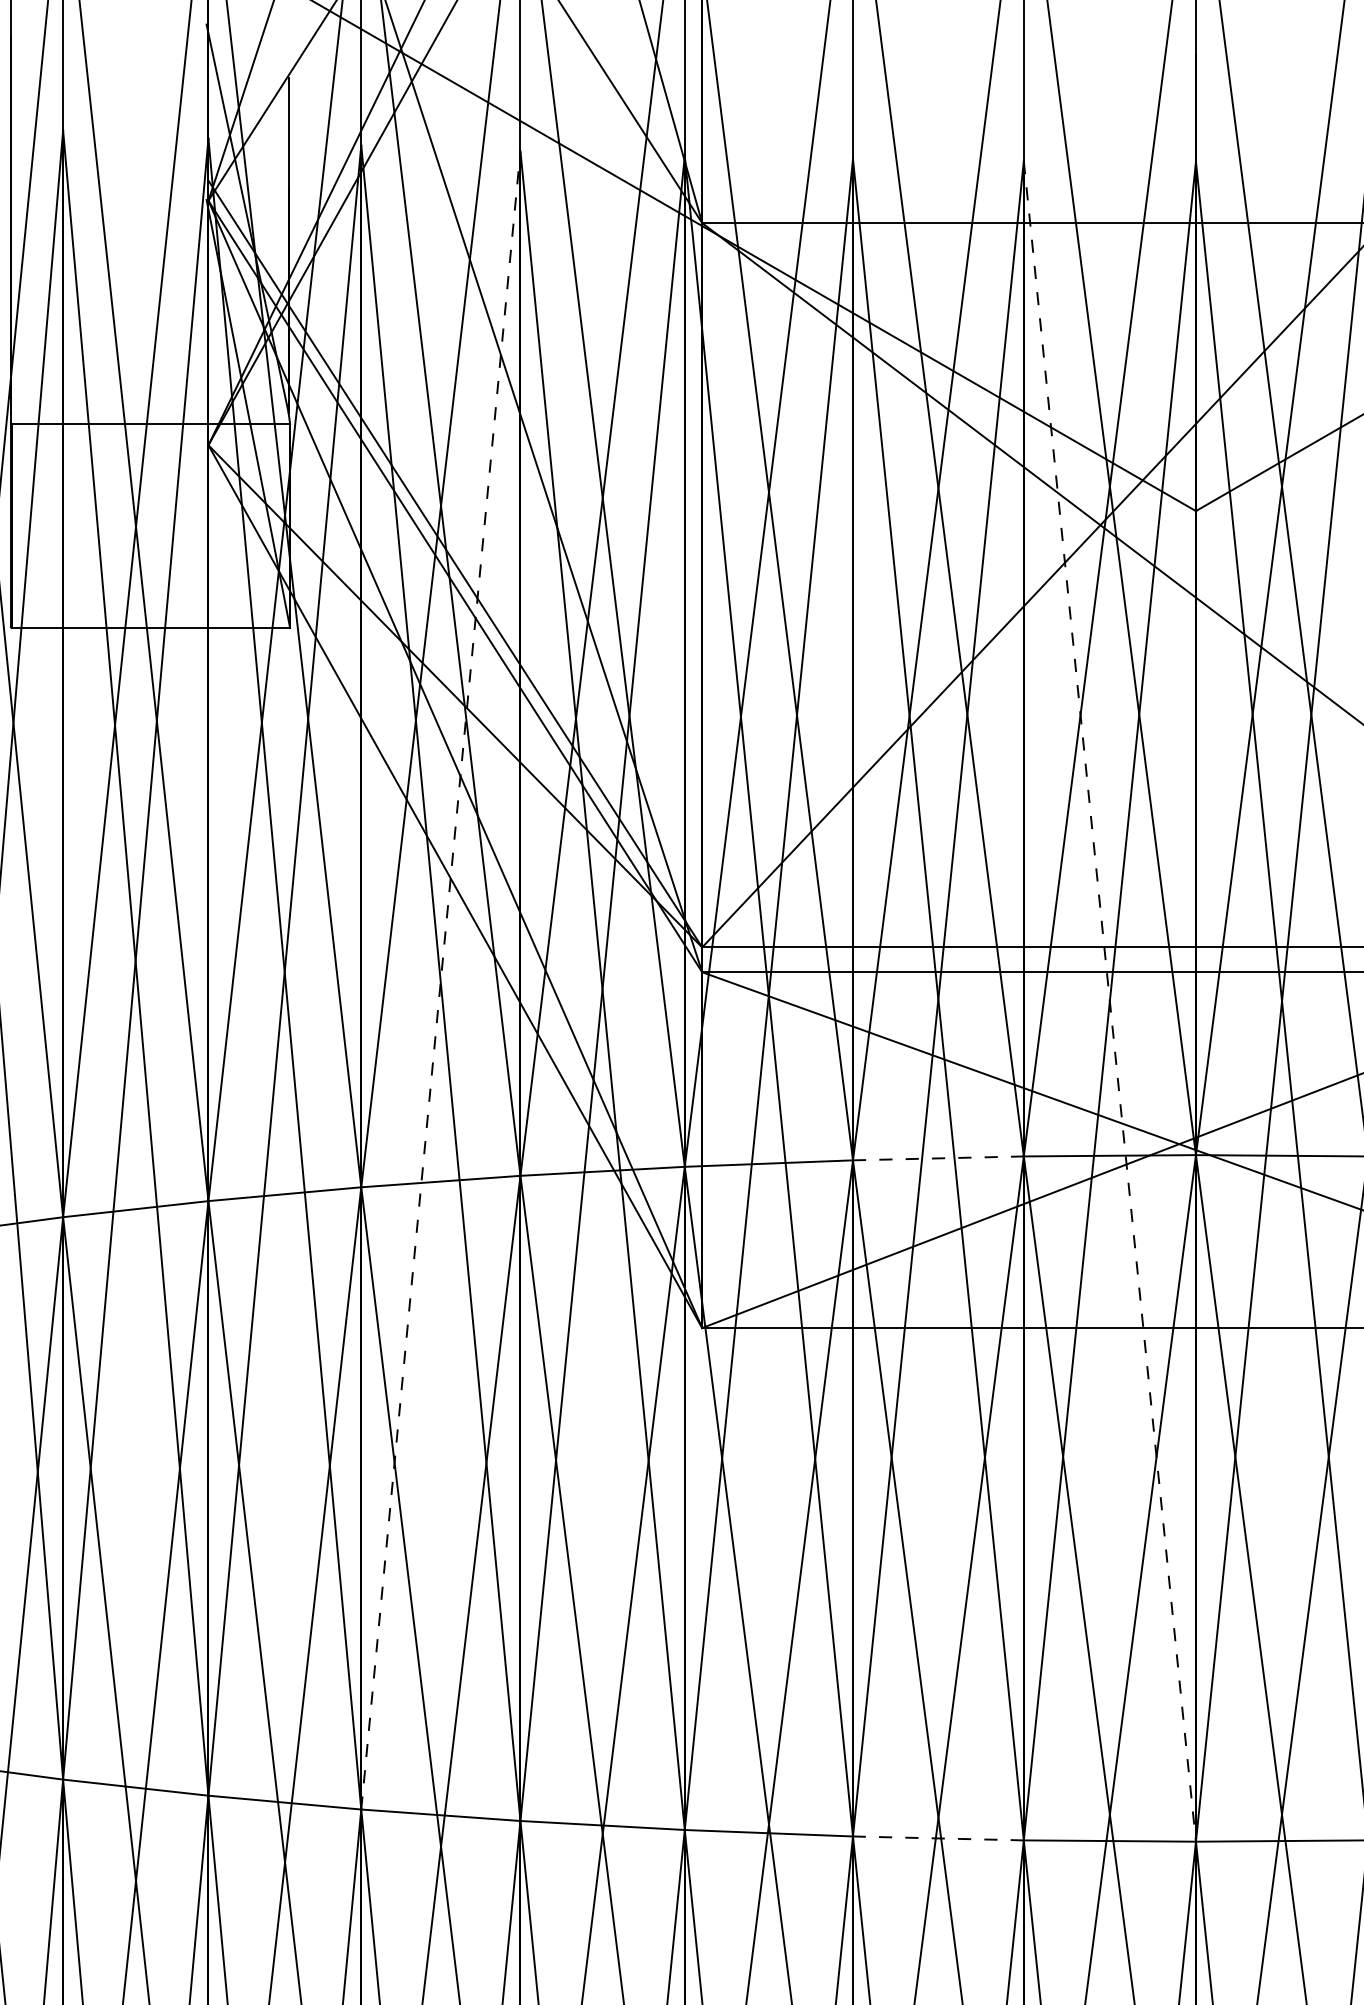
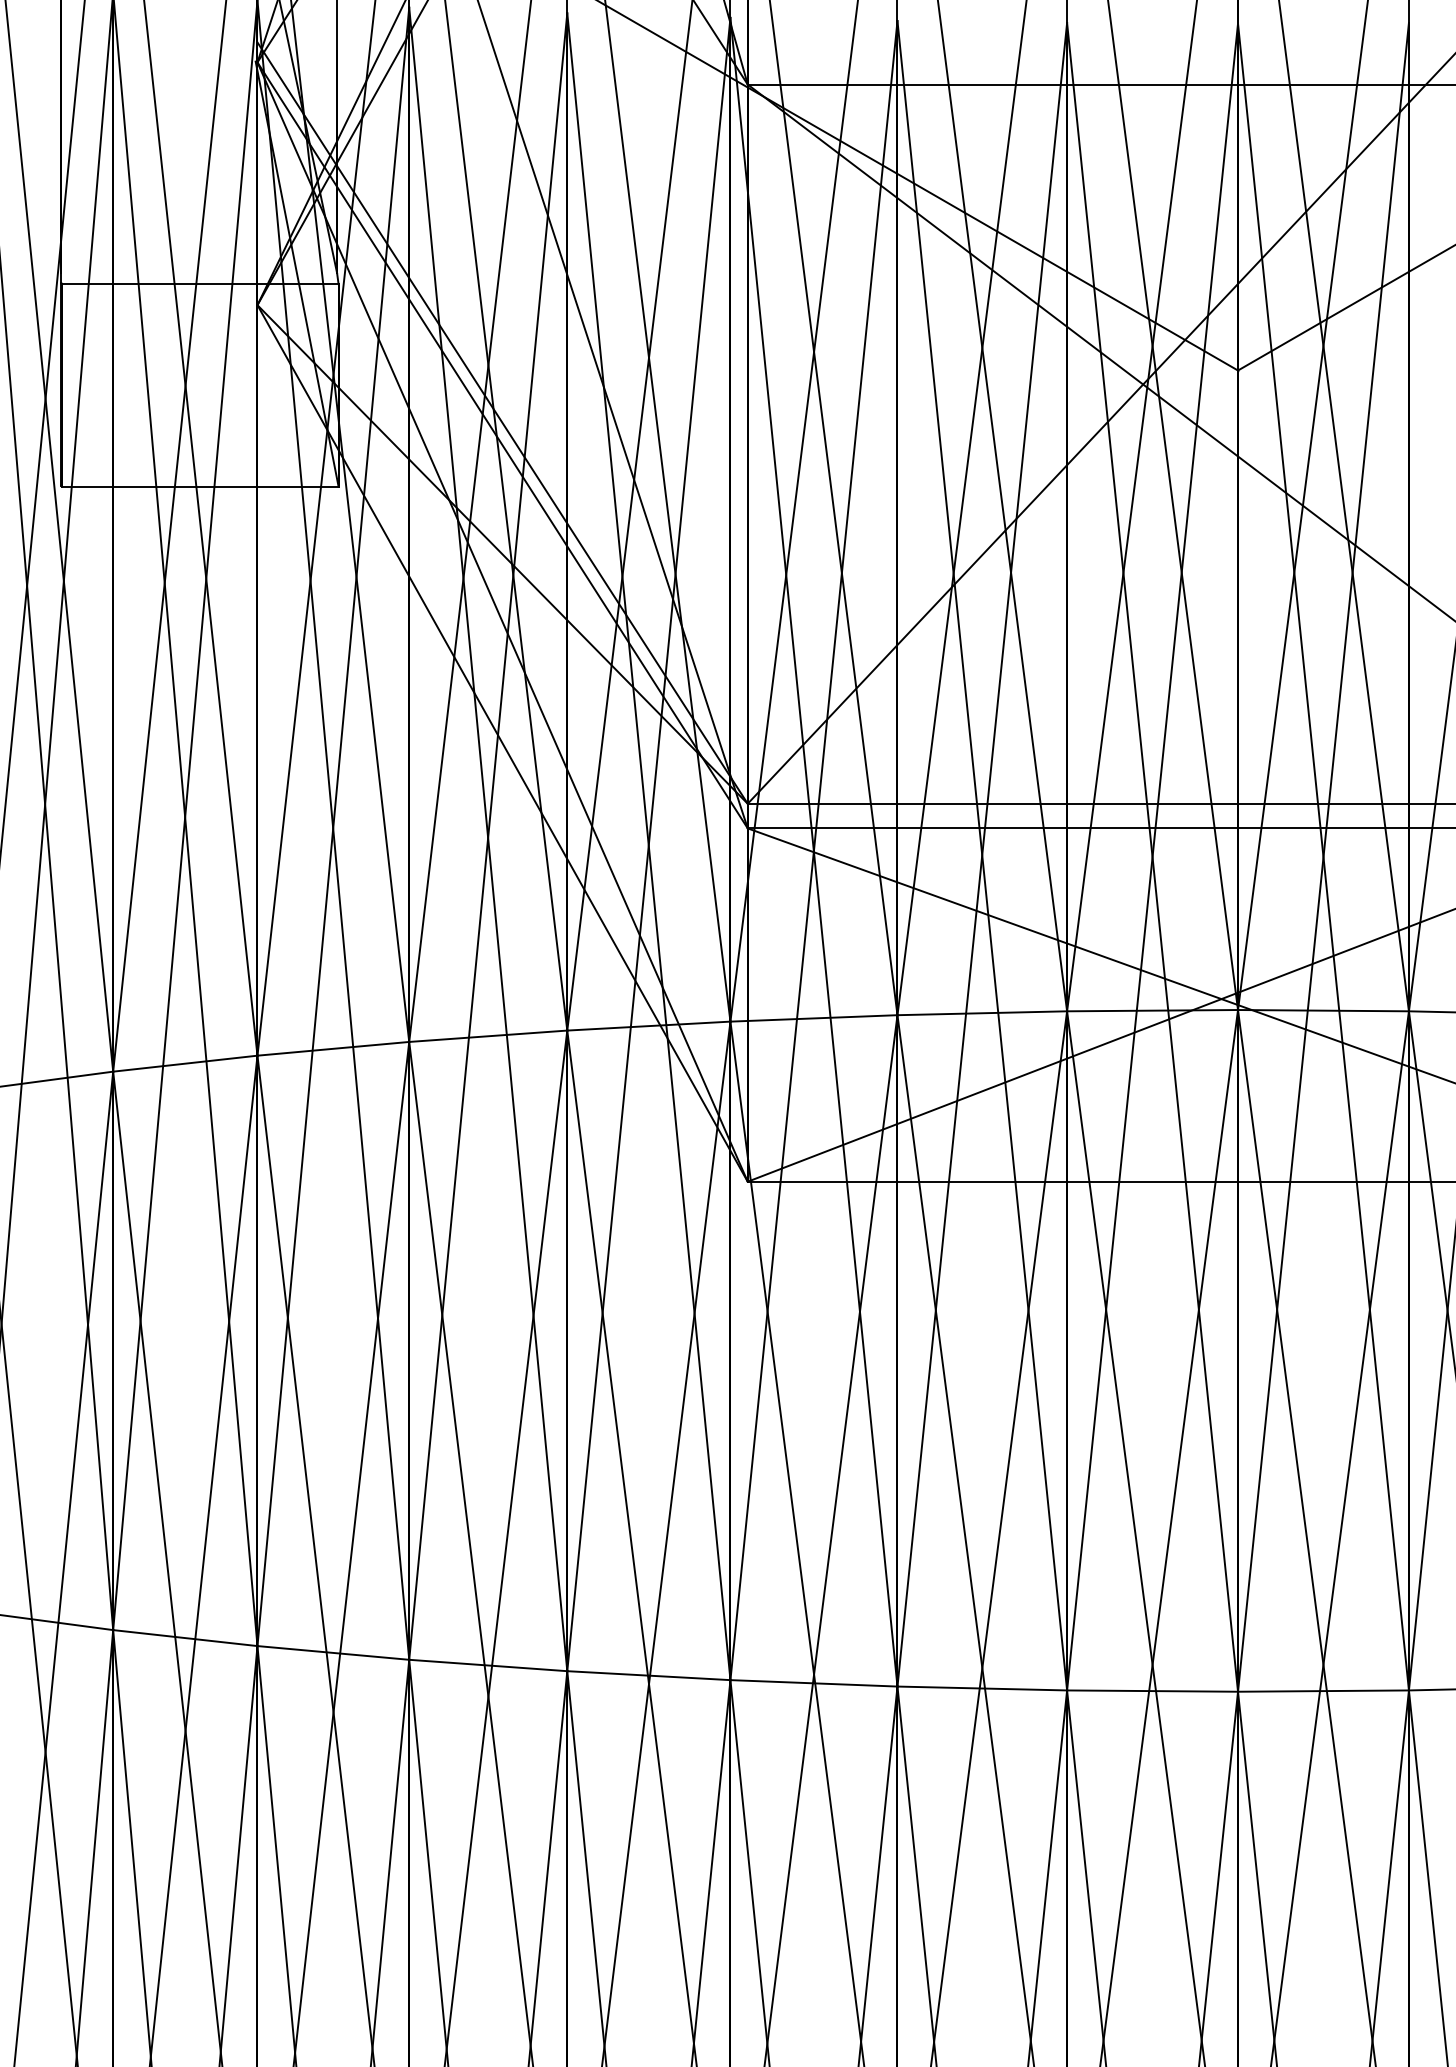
line: (441, 980) -> (488, 836), dashed -> solid
line: (1109, 1001) -> (1152, 857), dashed -> solid
line: (938, 1158) -> (982, 1013), dashed -> solid
line: (938, 1838) -> (982, 1688), dashed -> solid

